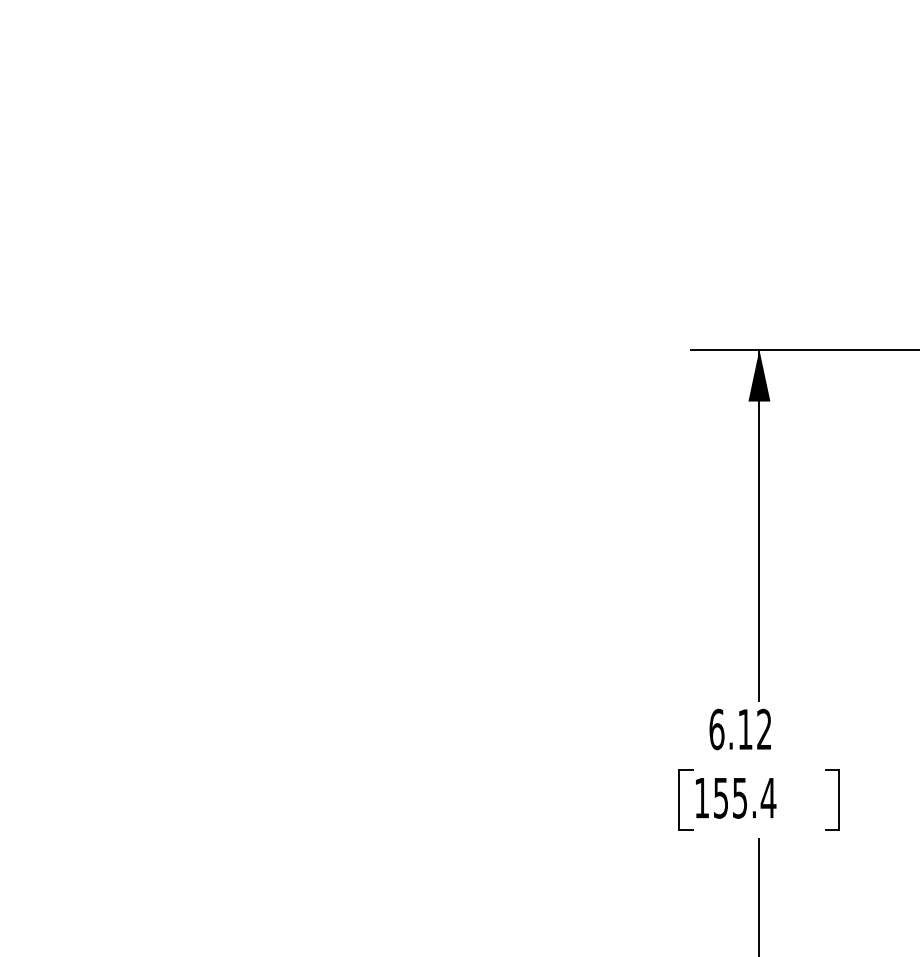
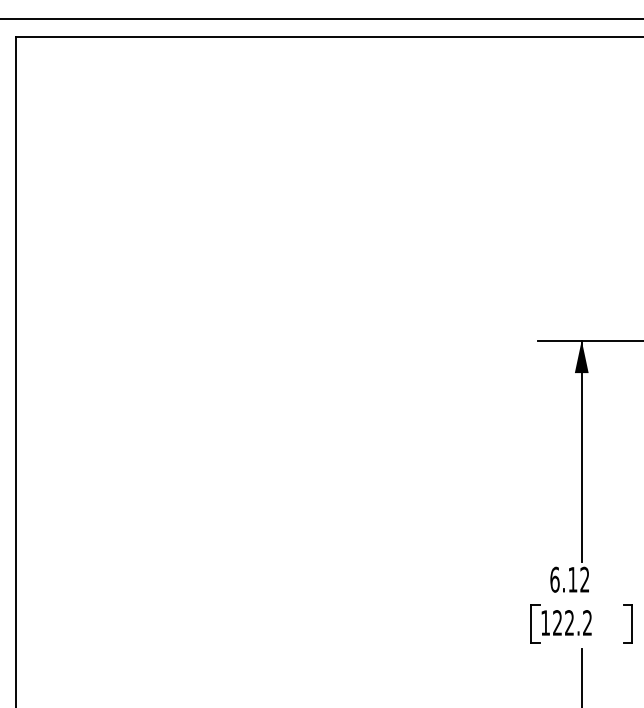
text: (744, 797) -> (572, 622), 155.4 -> 122.2

